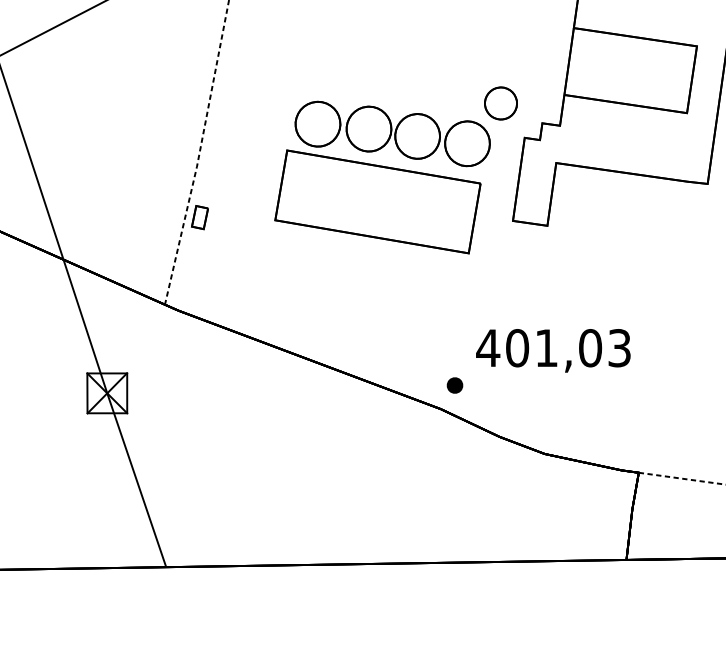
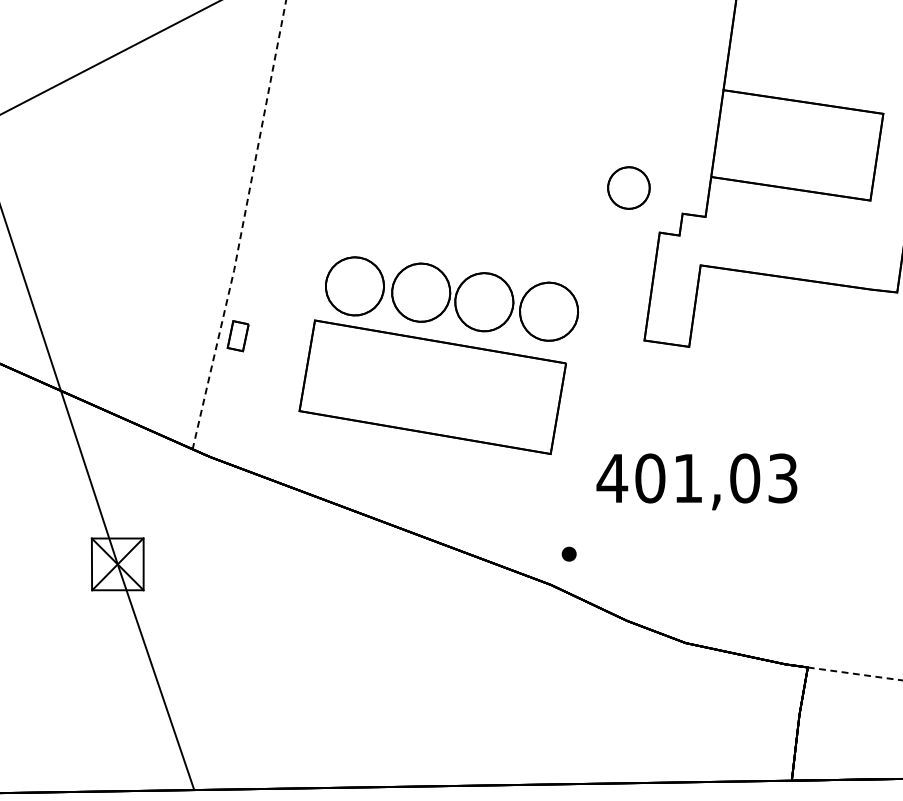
part: (382, 177) -> (438, 355), moved
text: (553, 350) -> (697, 481), moved
part: (454, 385) -> (568, 554), size x0.7

